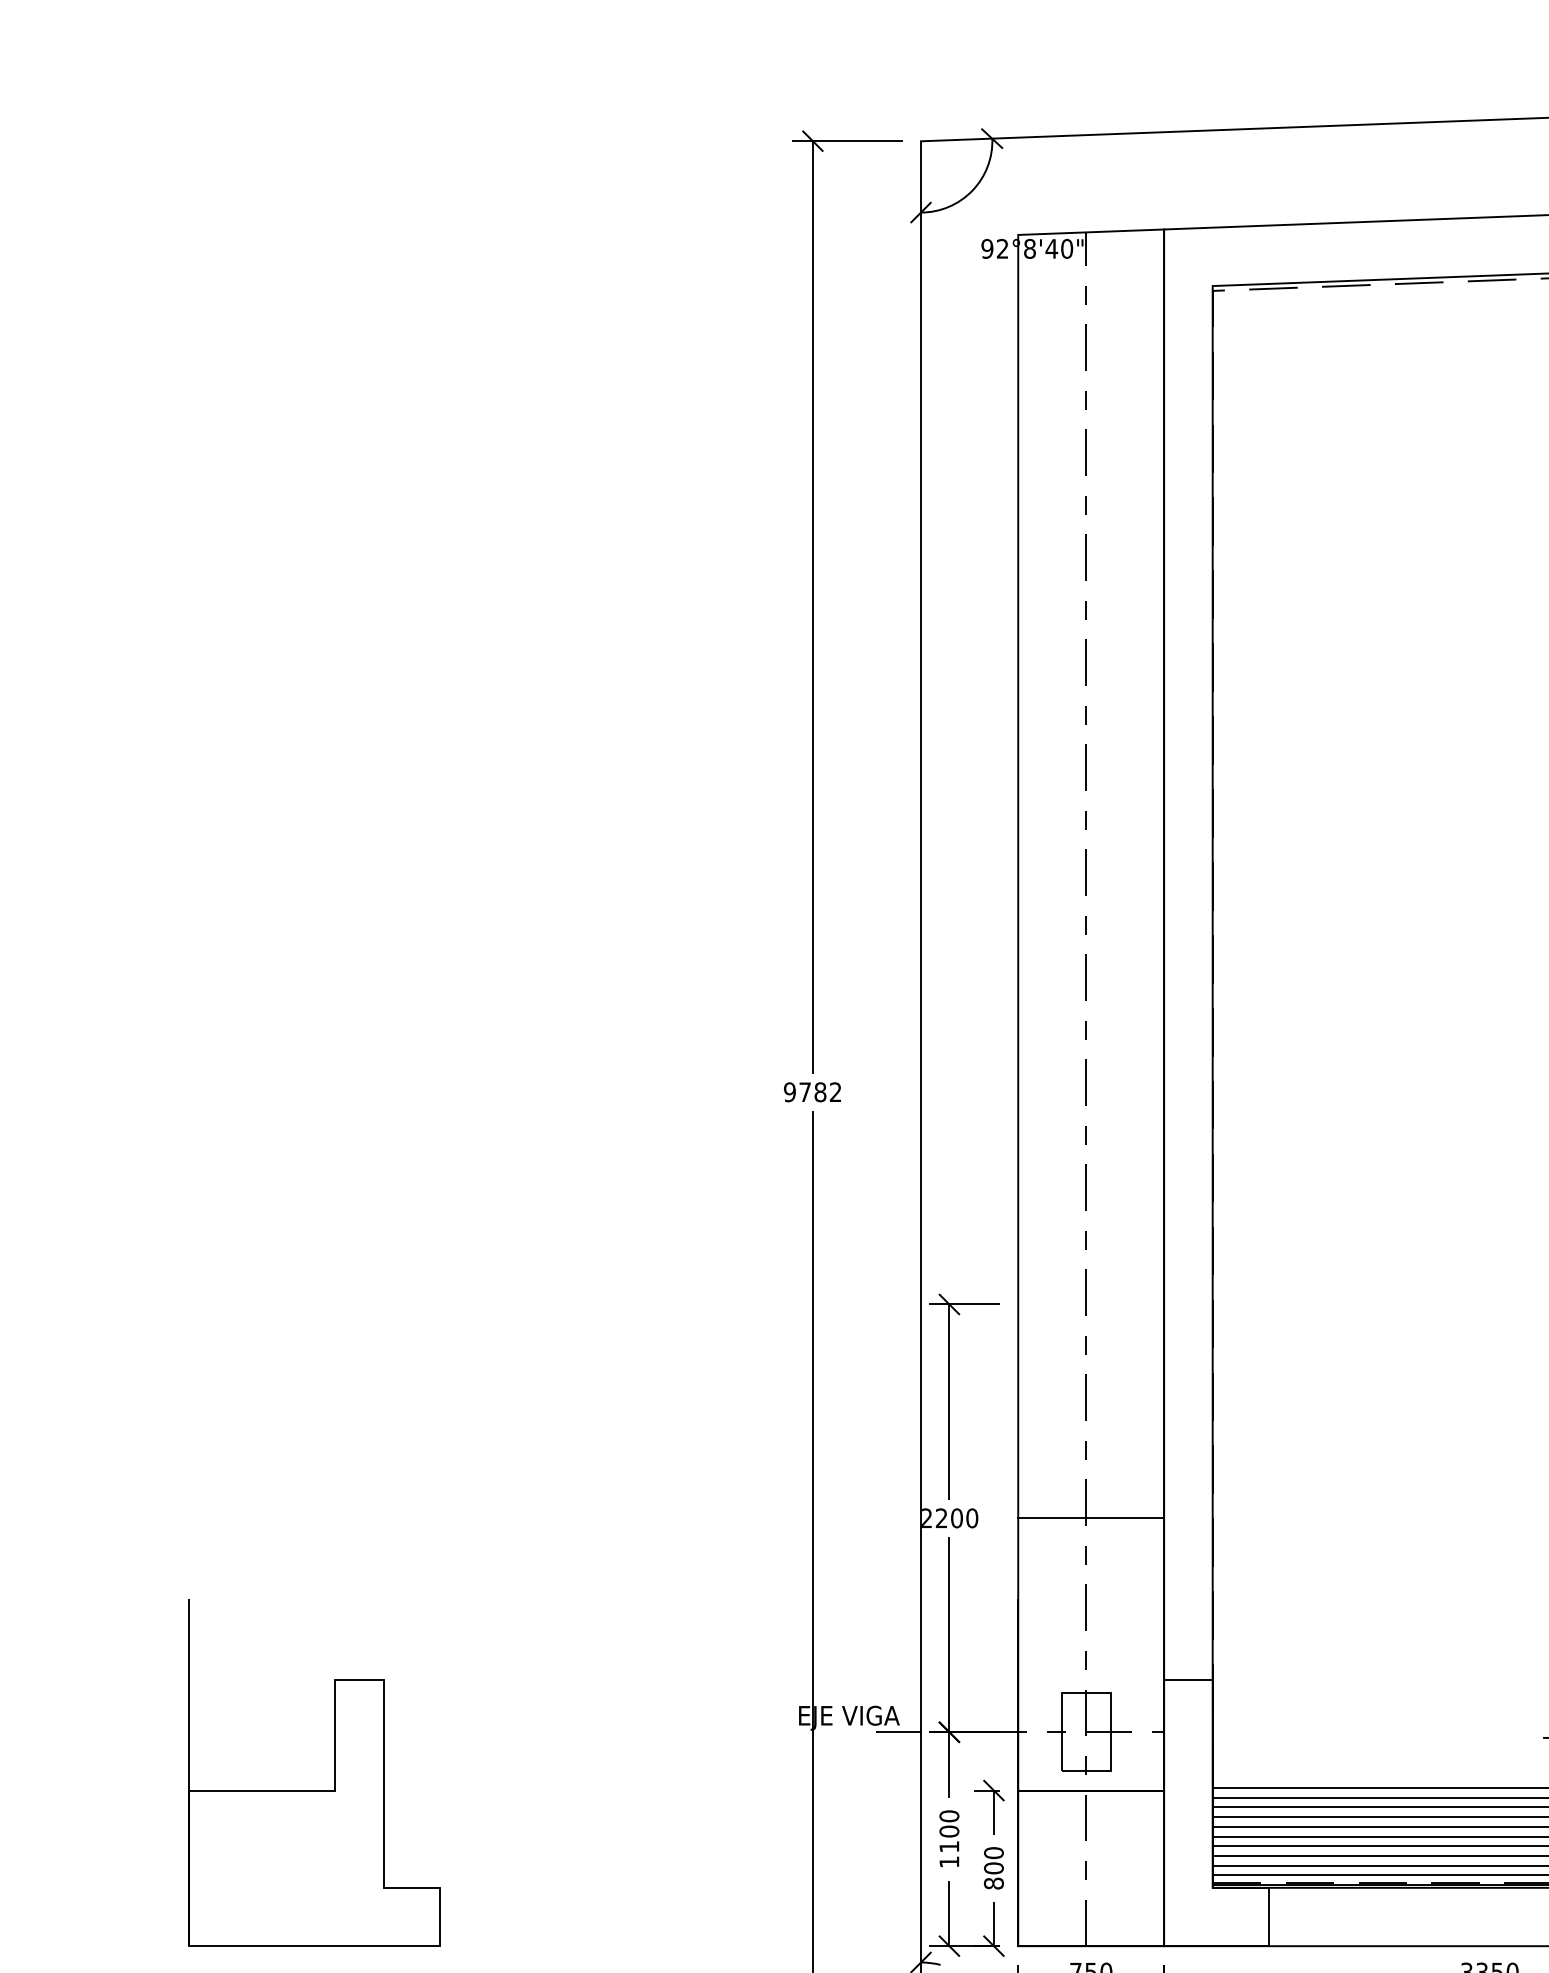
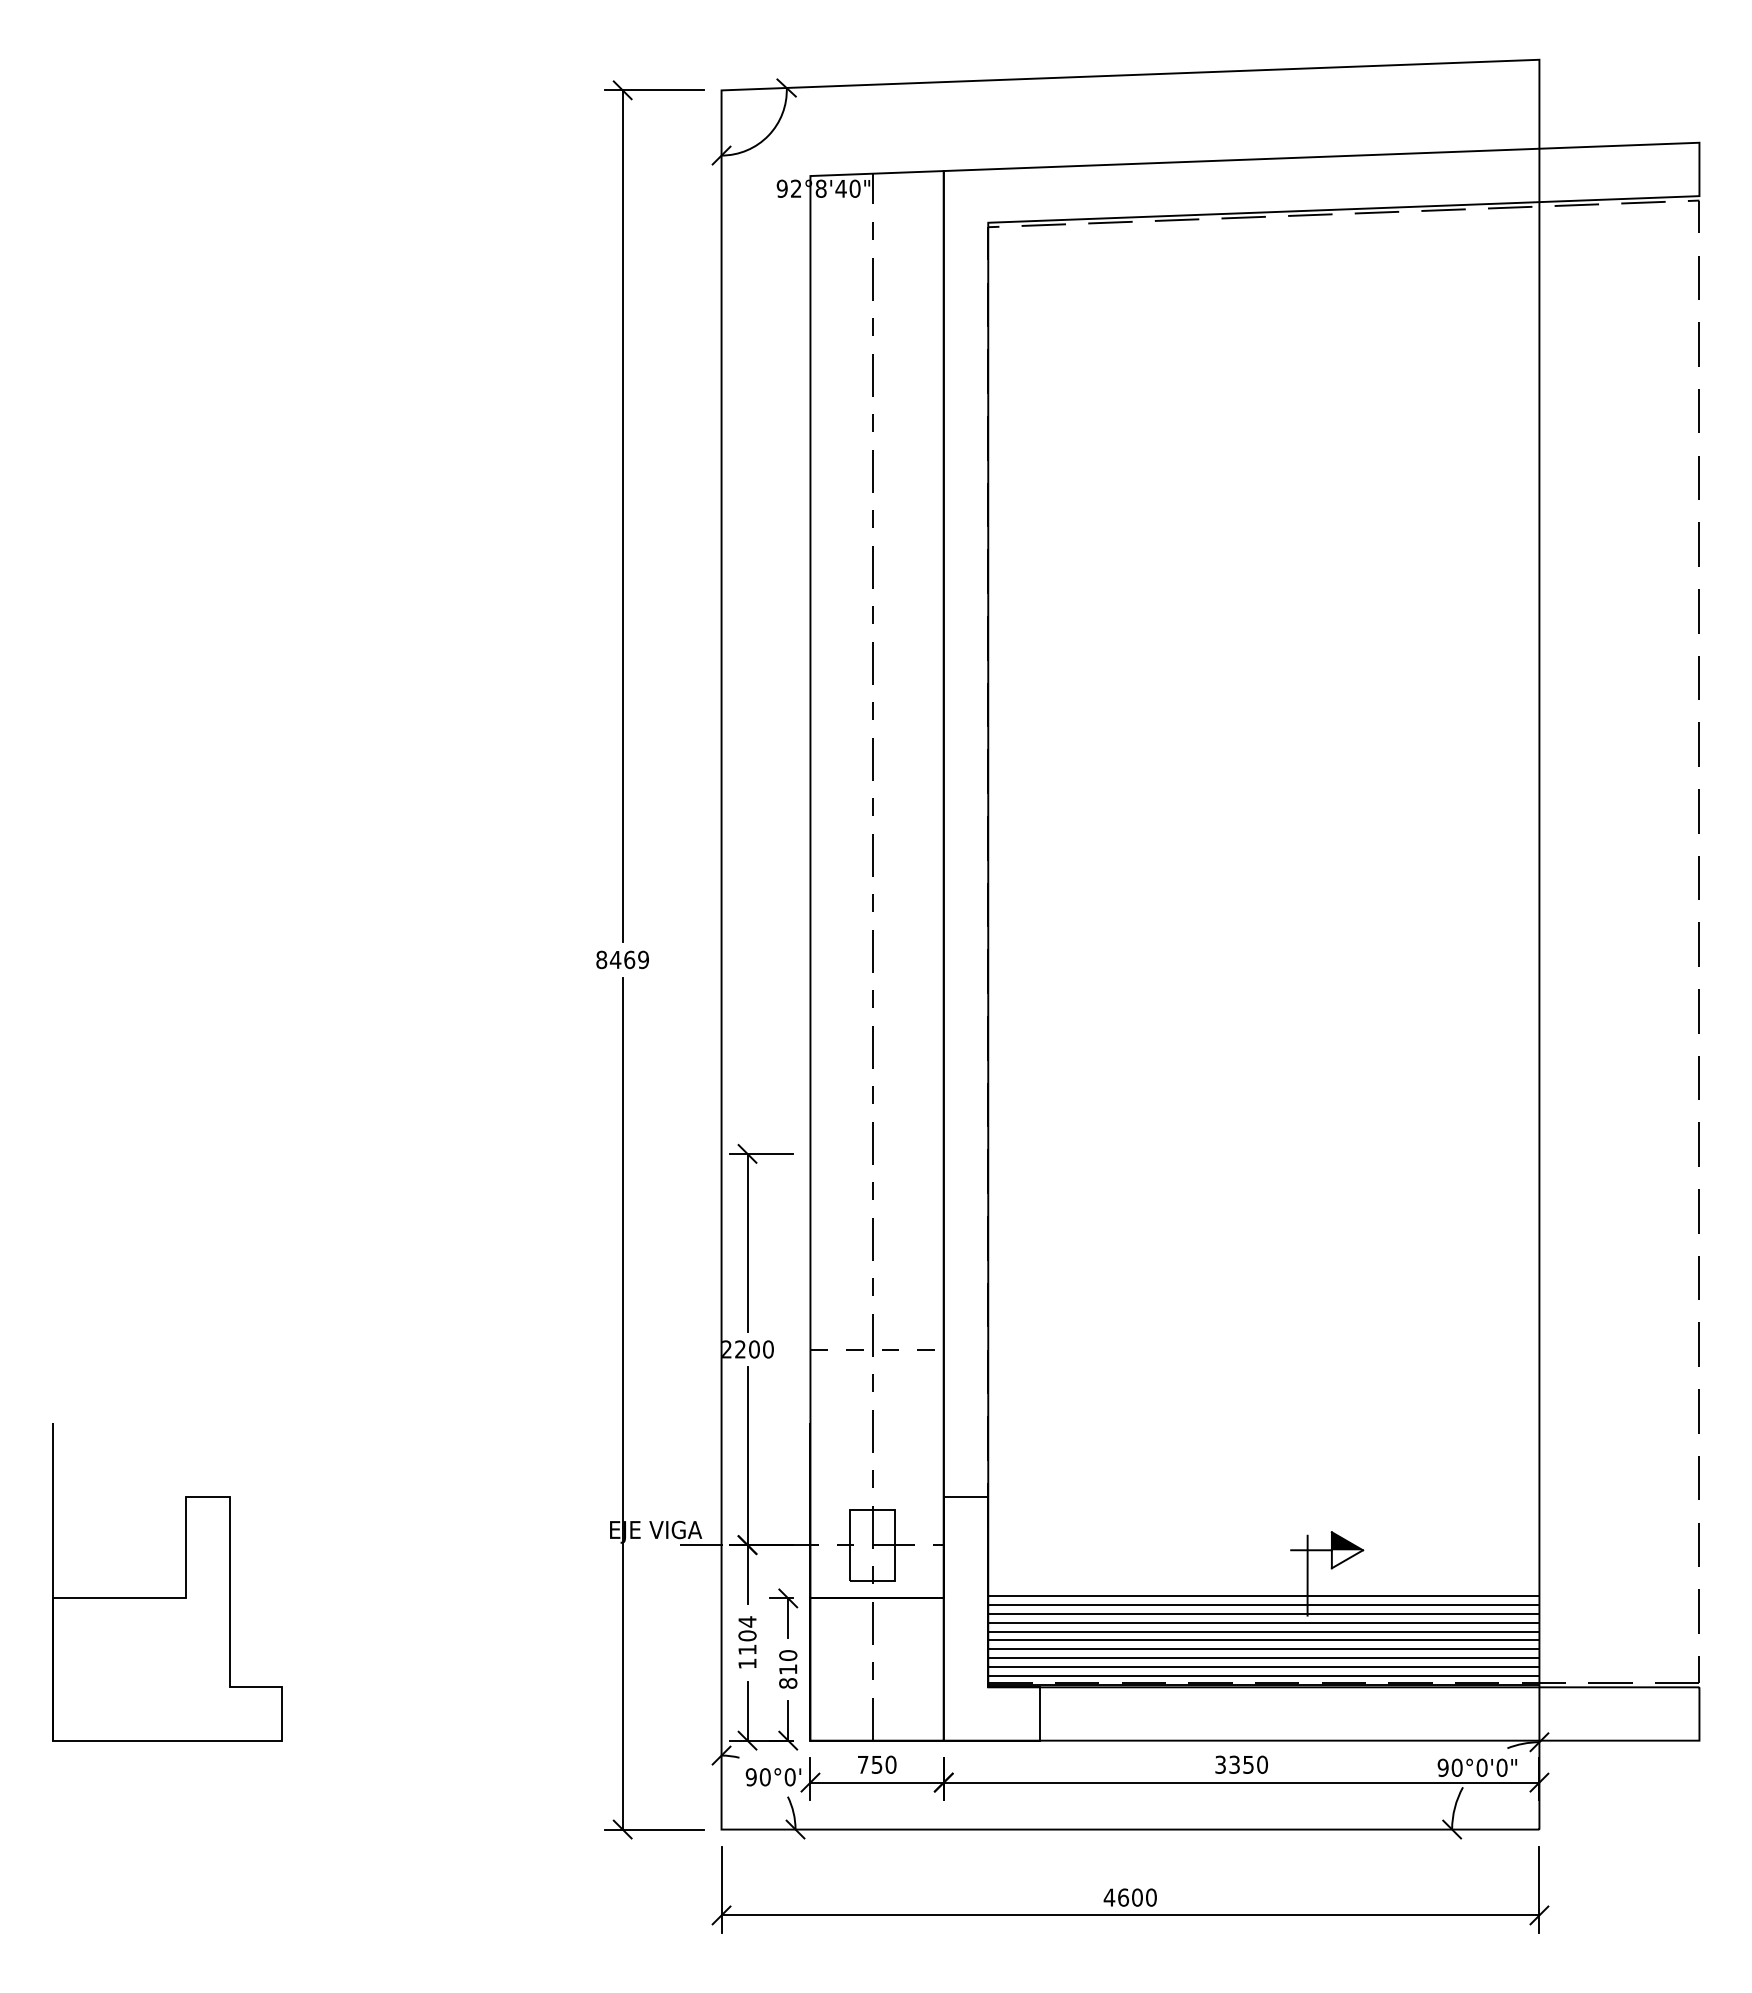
text: (812, 1091) -> (622, 959), 9782 -> 8469
line: (1091, 1518) -> (877, 1349), solid -> dashed
text: (949, 1815) -> (747, 1621), 1100 -> 1104
text: (994, 1868) -> (788, 1669), 800 -> 810

